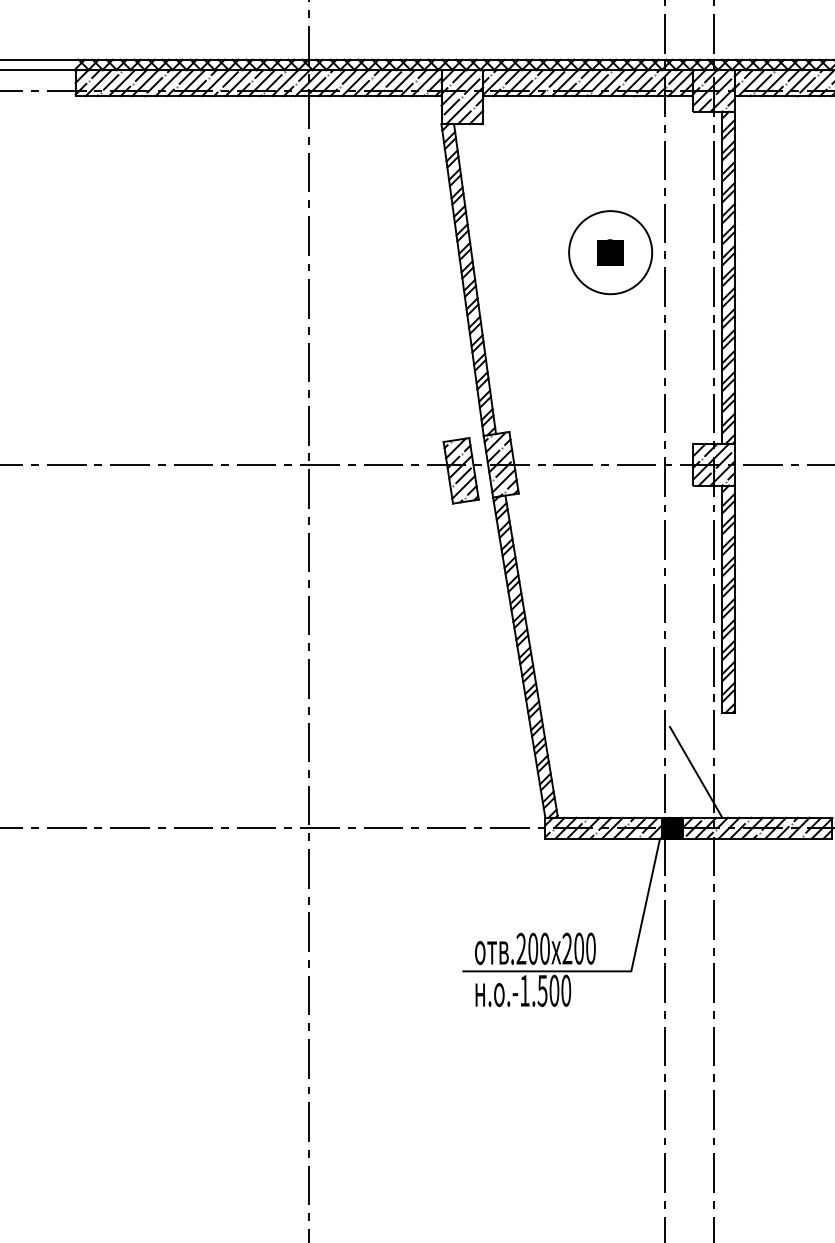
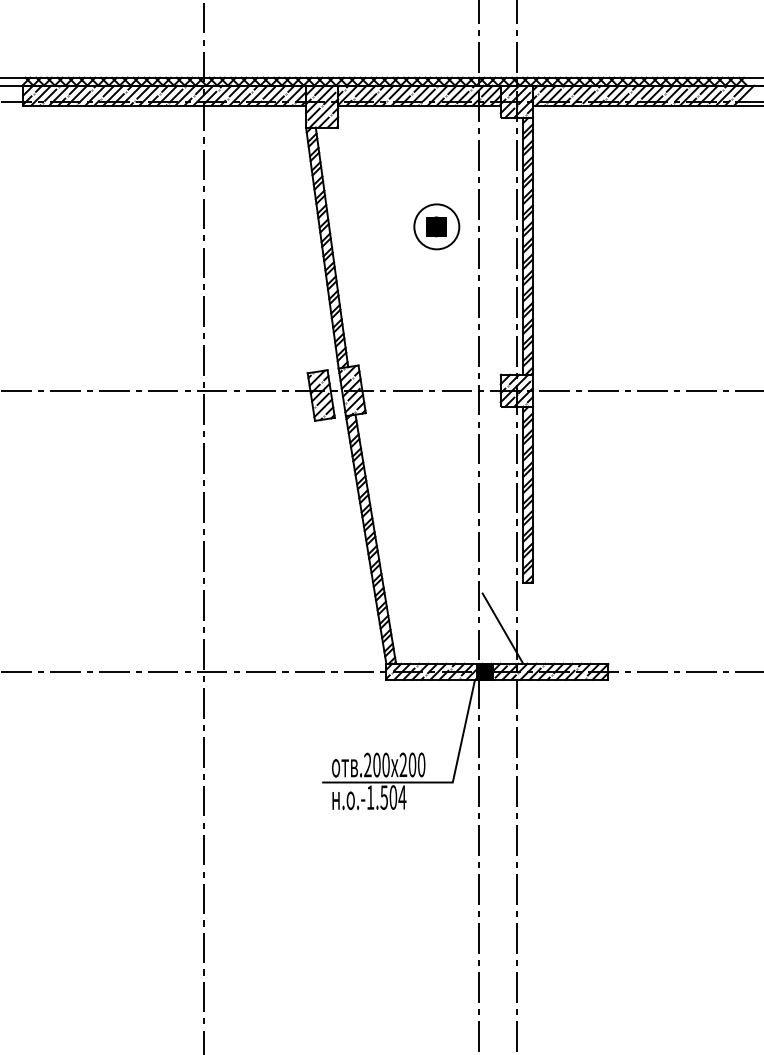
circle: (610, 252) -> (436, 226), size x0.7
text: (566, 990) -> (402, 797), .-1.500 -> .-1.504

